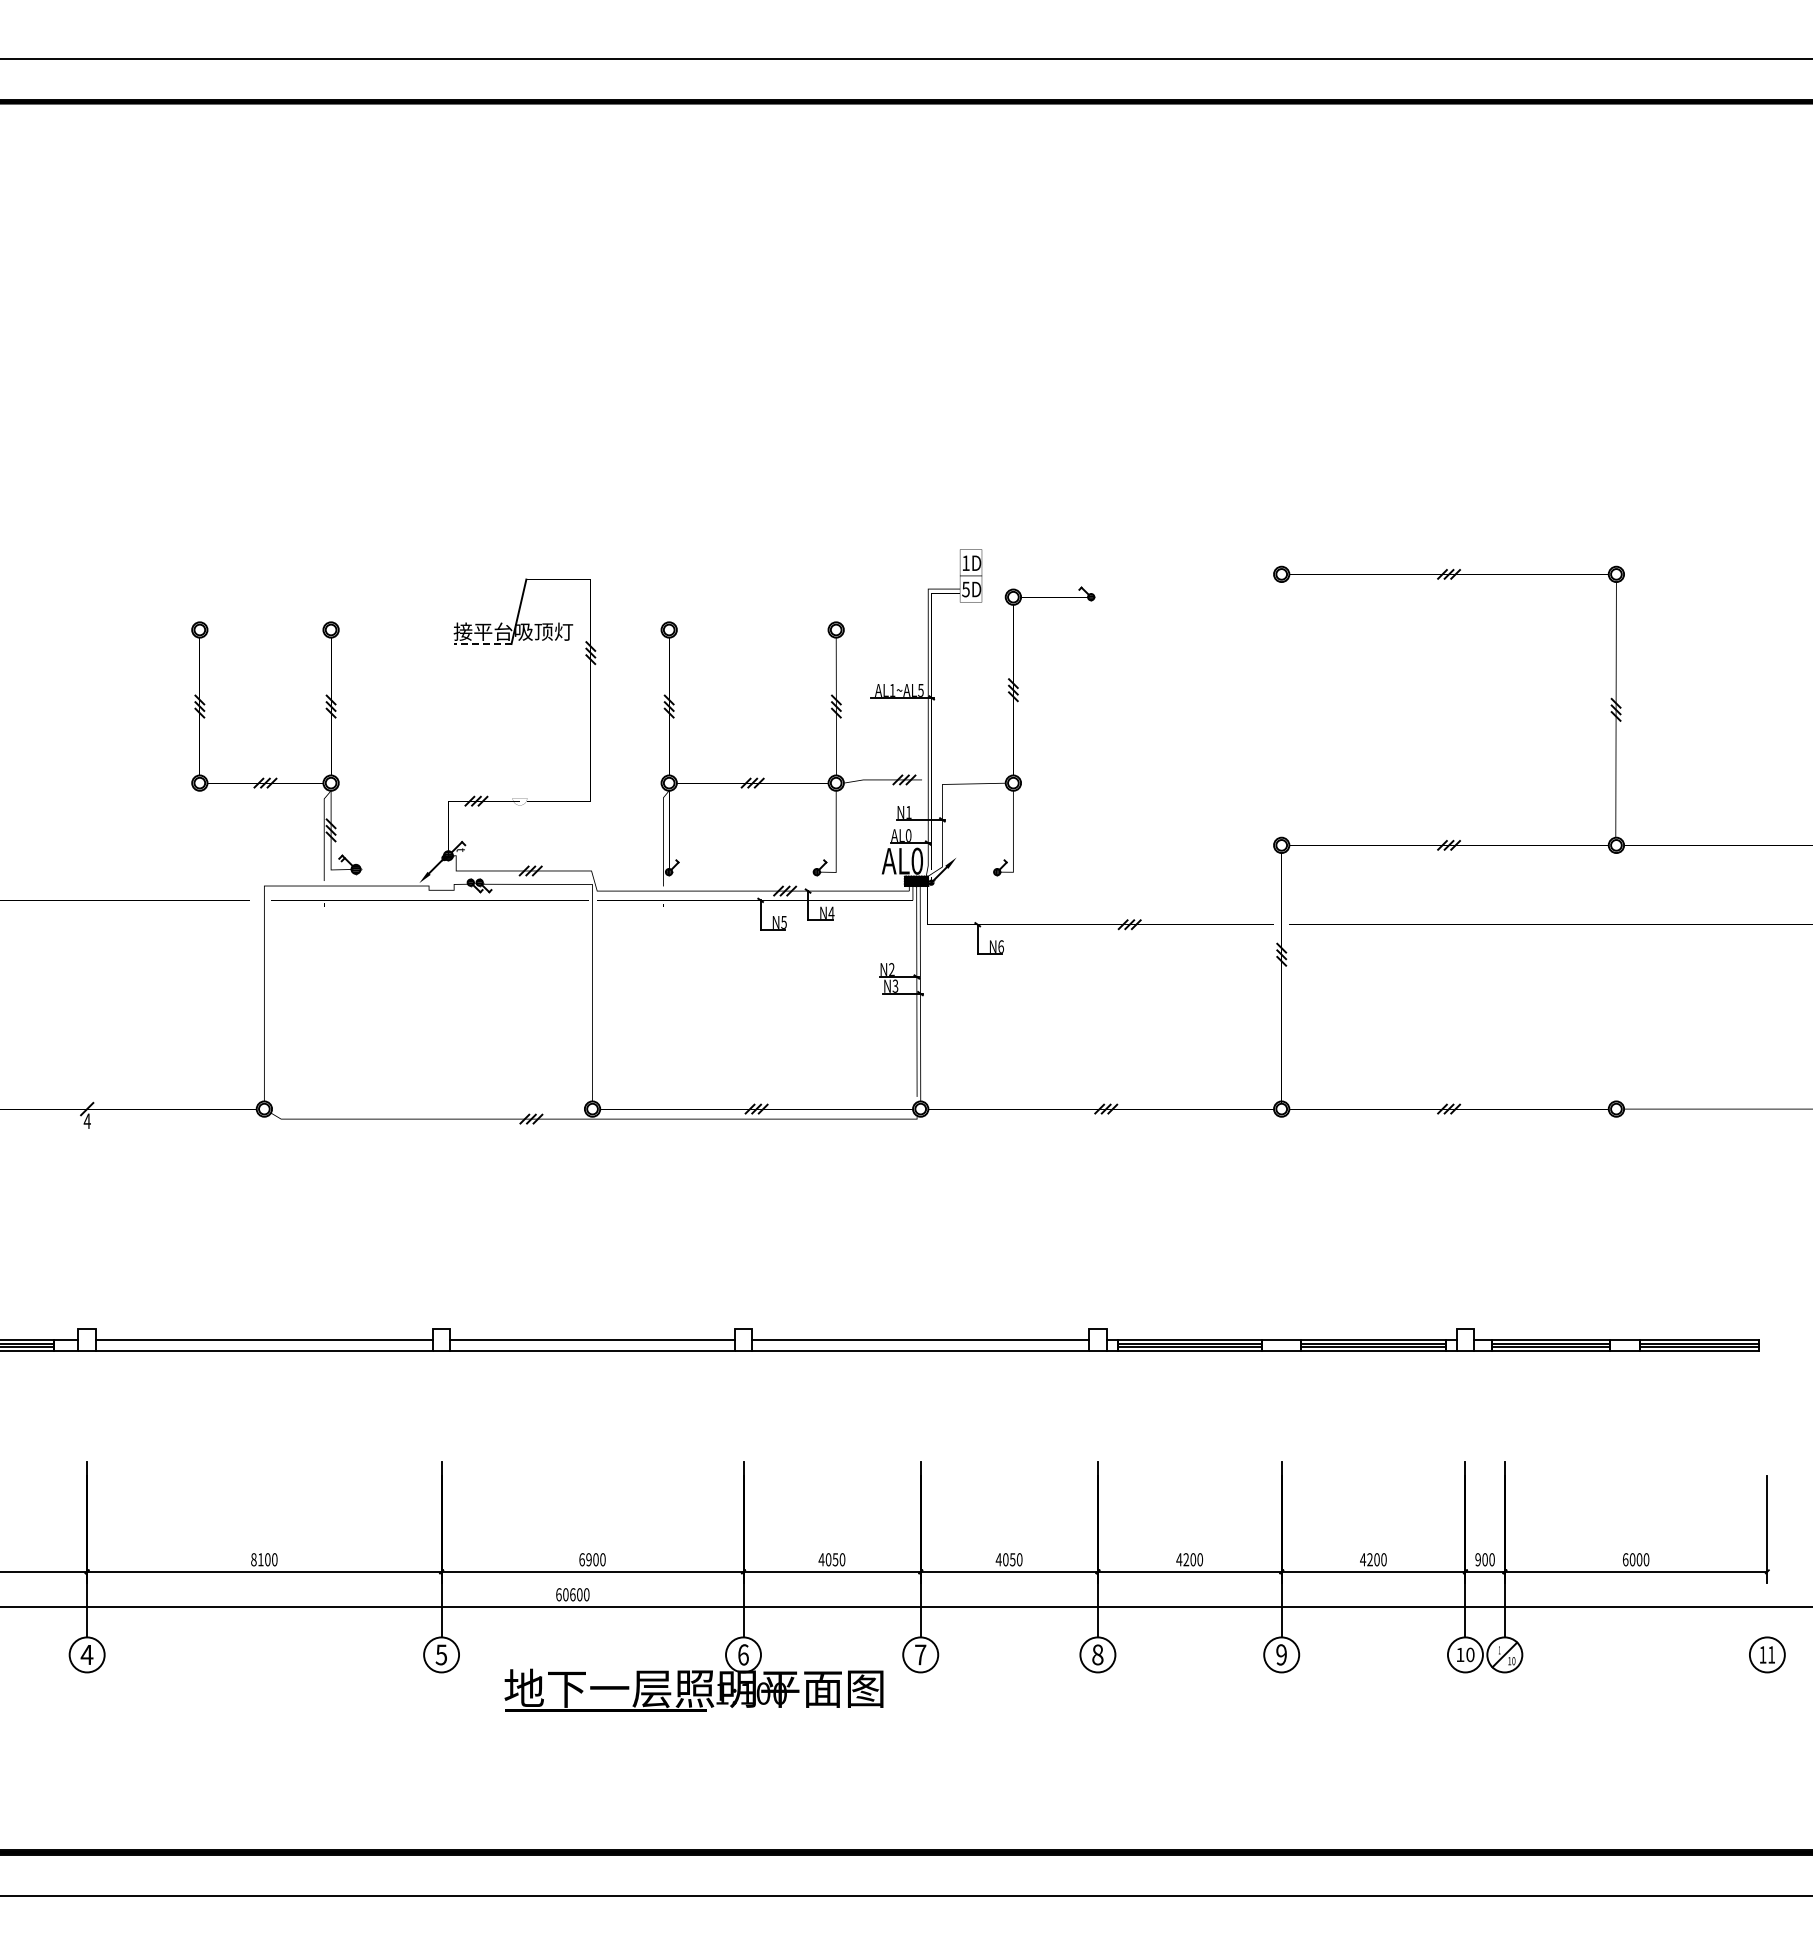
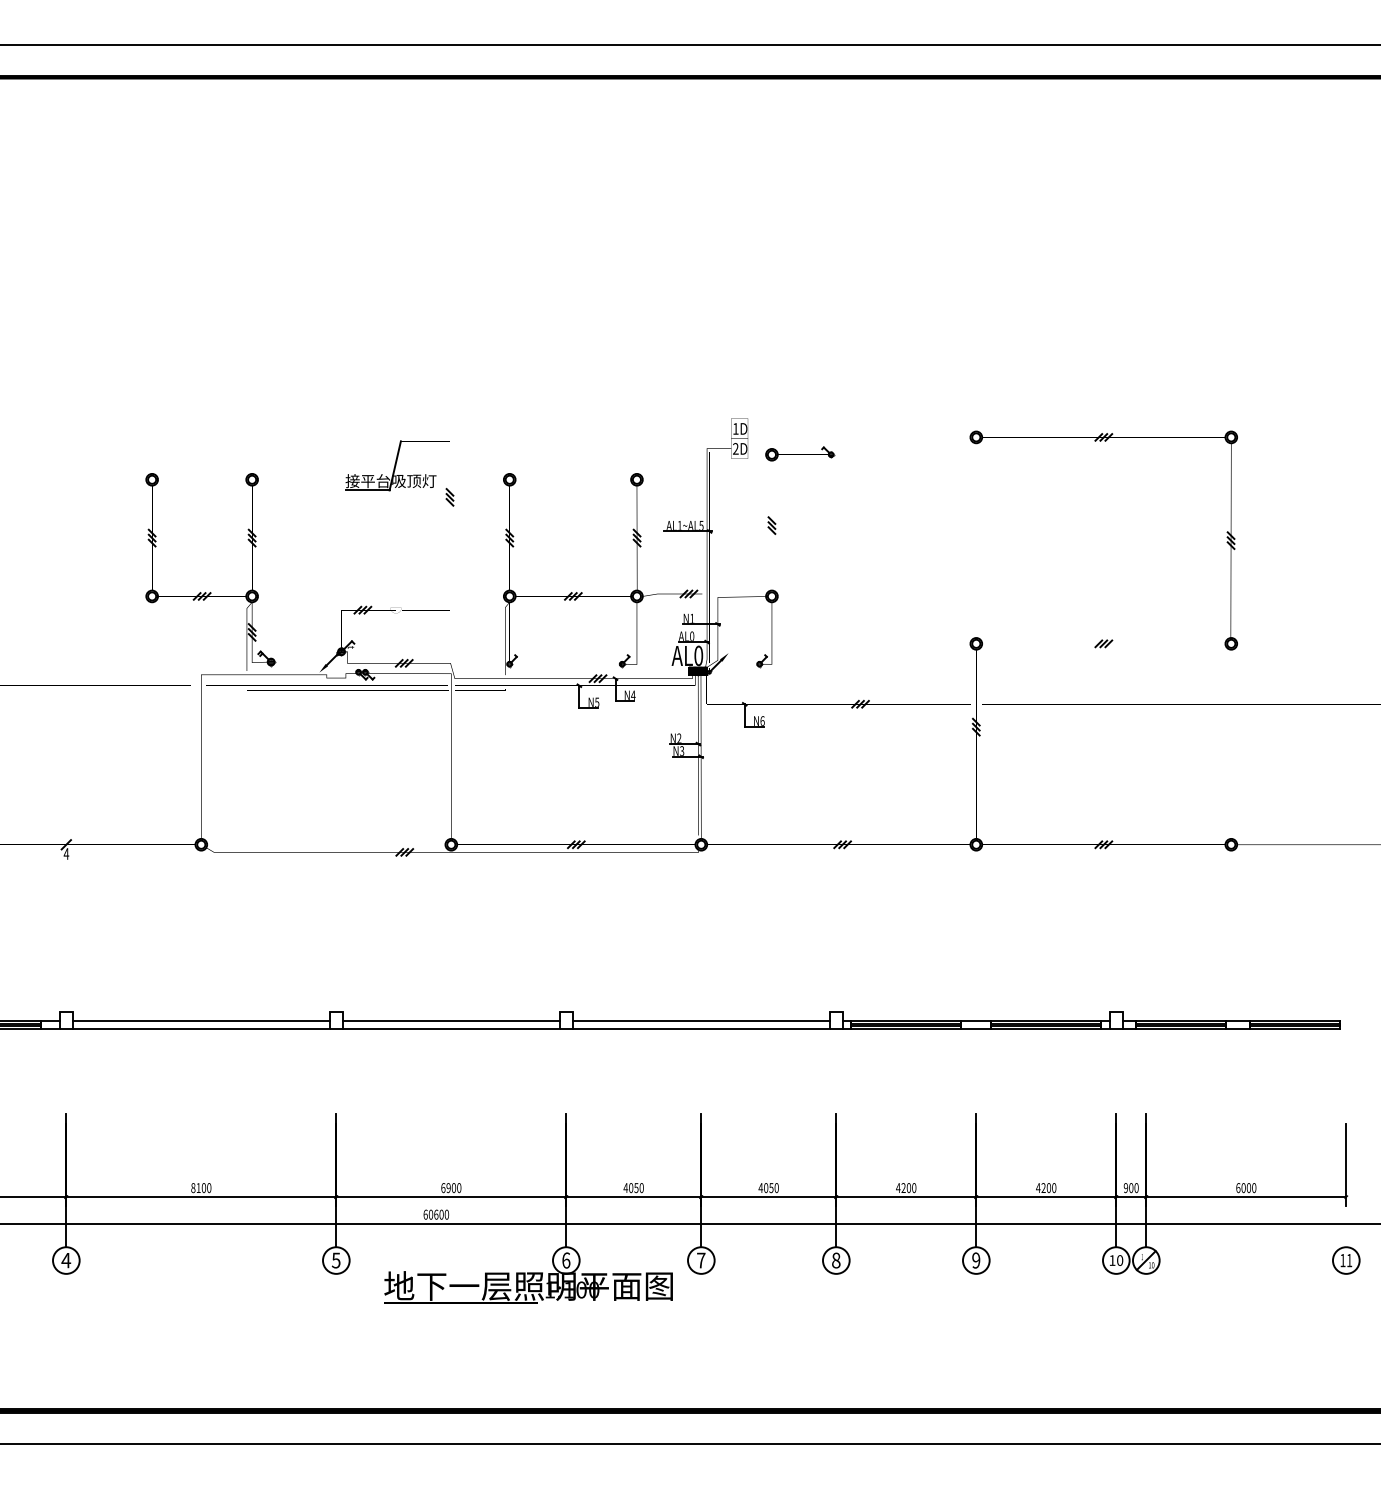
text: (965, 589) -> (735, 448), 5D -> 2D
line: (482, 644) -> (367, 490), dashed -> solid

